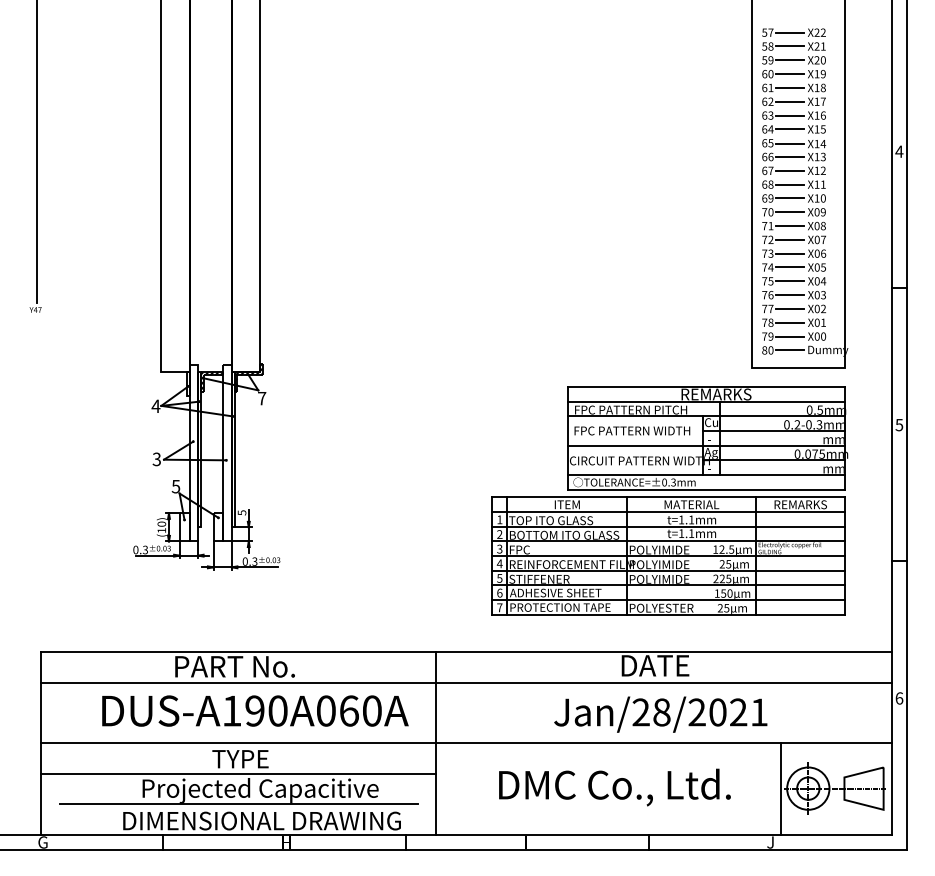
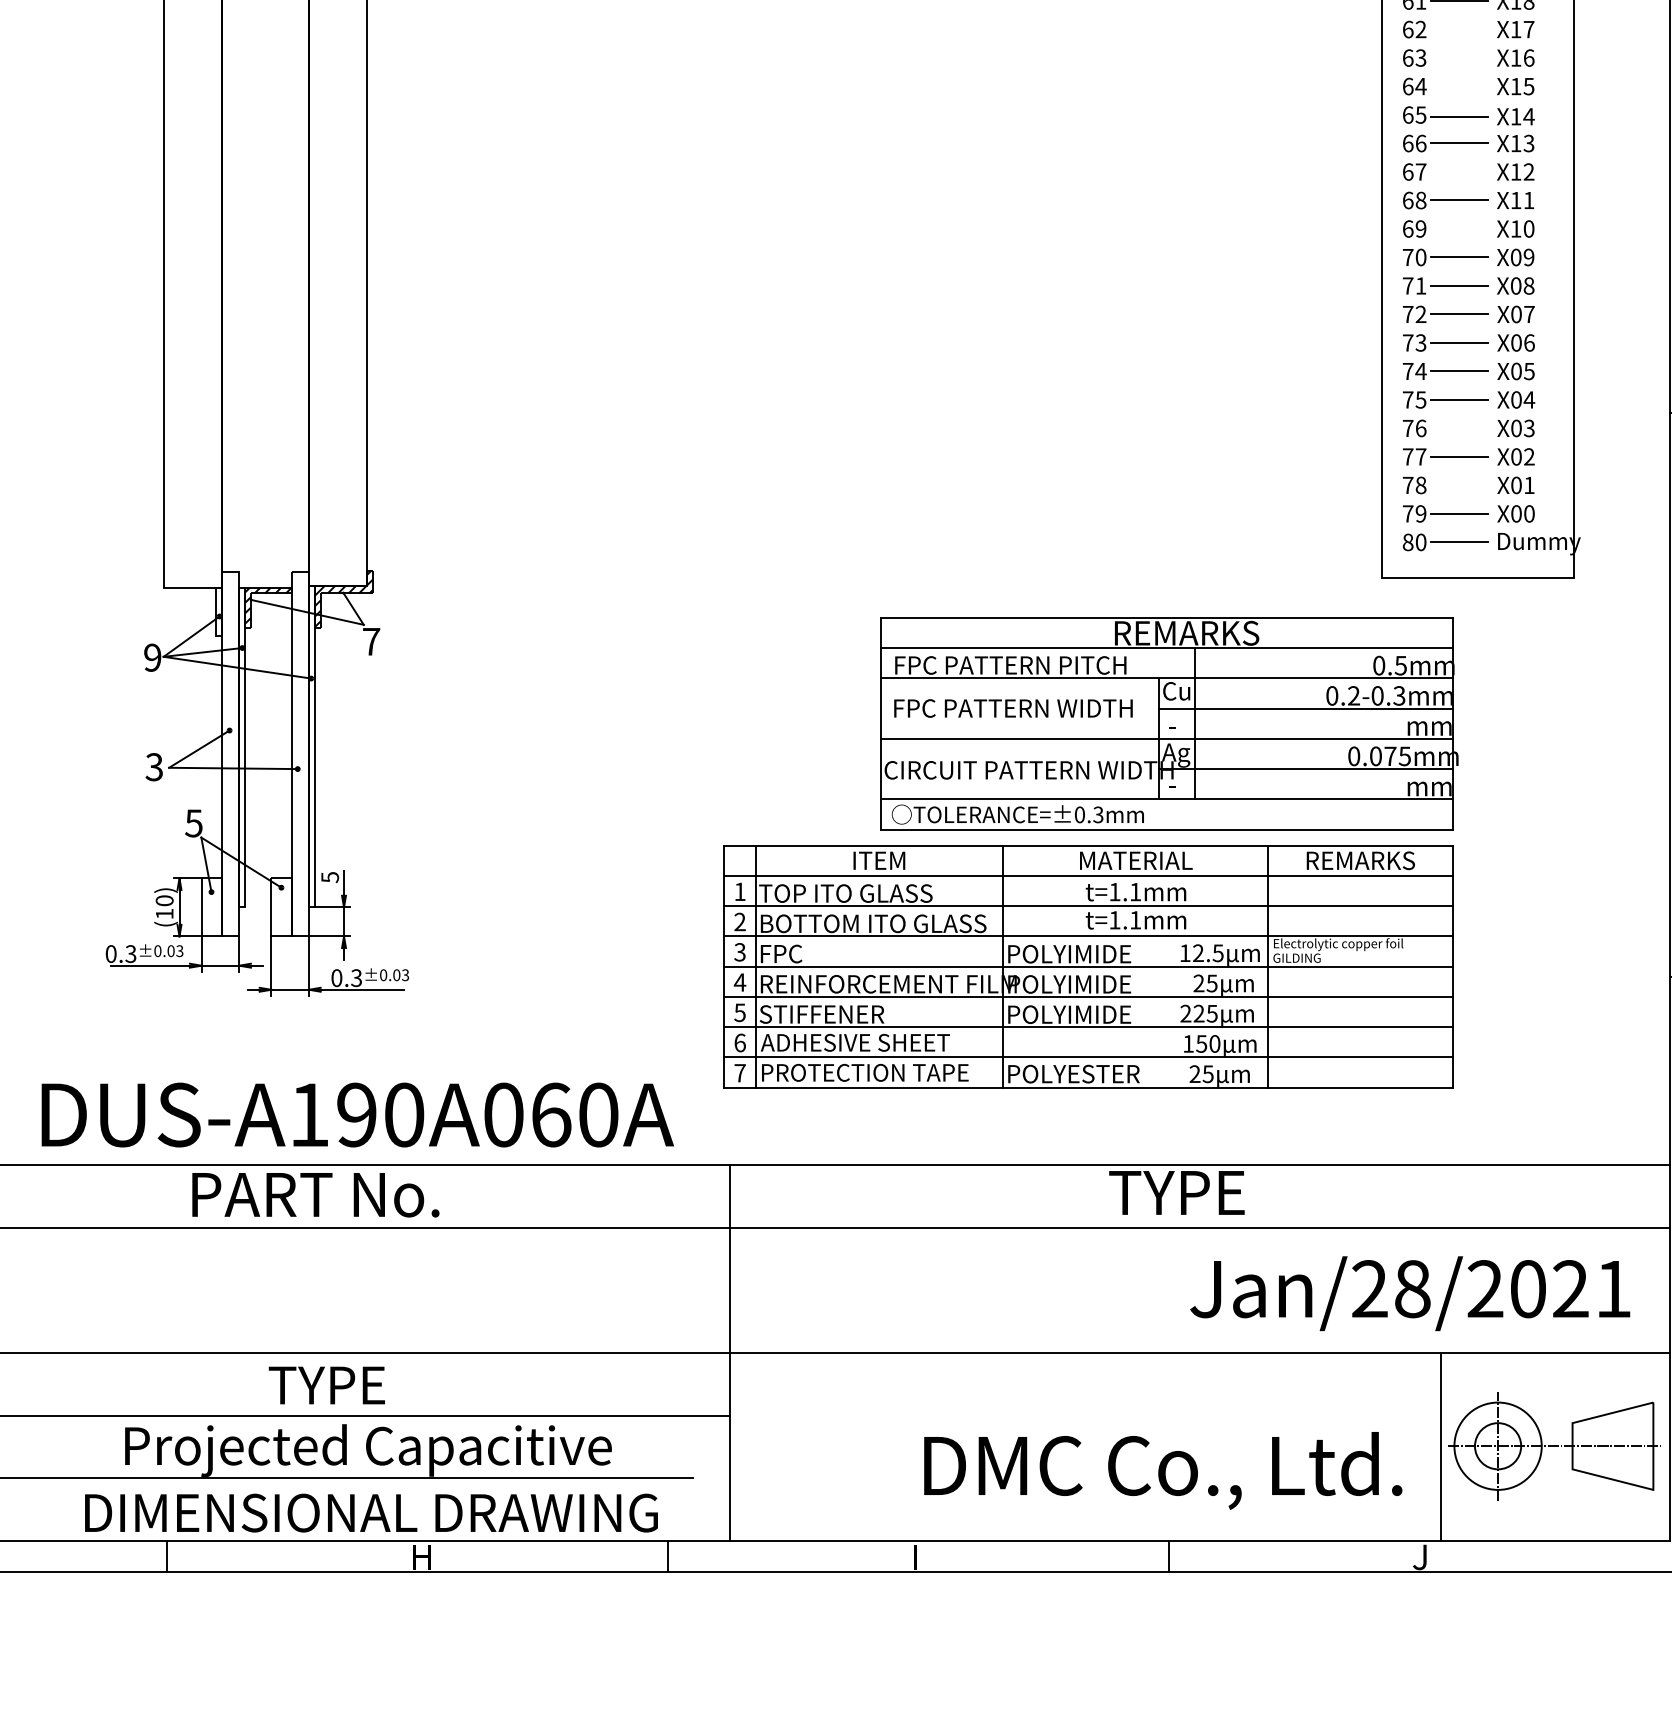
line: (789, 101) -> (1459, 28), removed
line: (789, 115) -> (1459, 57), removed
line: (789, 129) -> (1459, 86), removed
line: (789, 170) -> (1459, 171), removed
line: (789, 198) -> (1459, 229), removed
line: (789, 295) -> (1459, 429), removed
line: (789, 322) -> (1459, 484), removed
text: (155, 406) -> (151, 658), 4 -> 9
part: (669, 500) -> (1090, 851), moved
text: (654, 665) -> (1180, 1192), DATE -> TYPE
text: (255, 710) -> (357, 1113), moved
text: (660, 714) -> (1409, 1293), moved
text: (614, 787) -> (1162, 1470), moved

